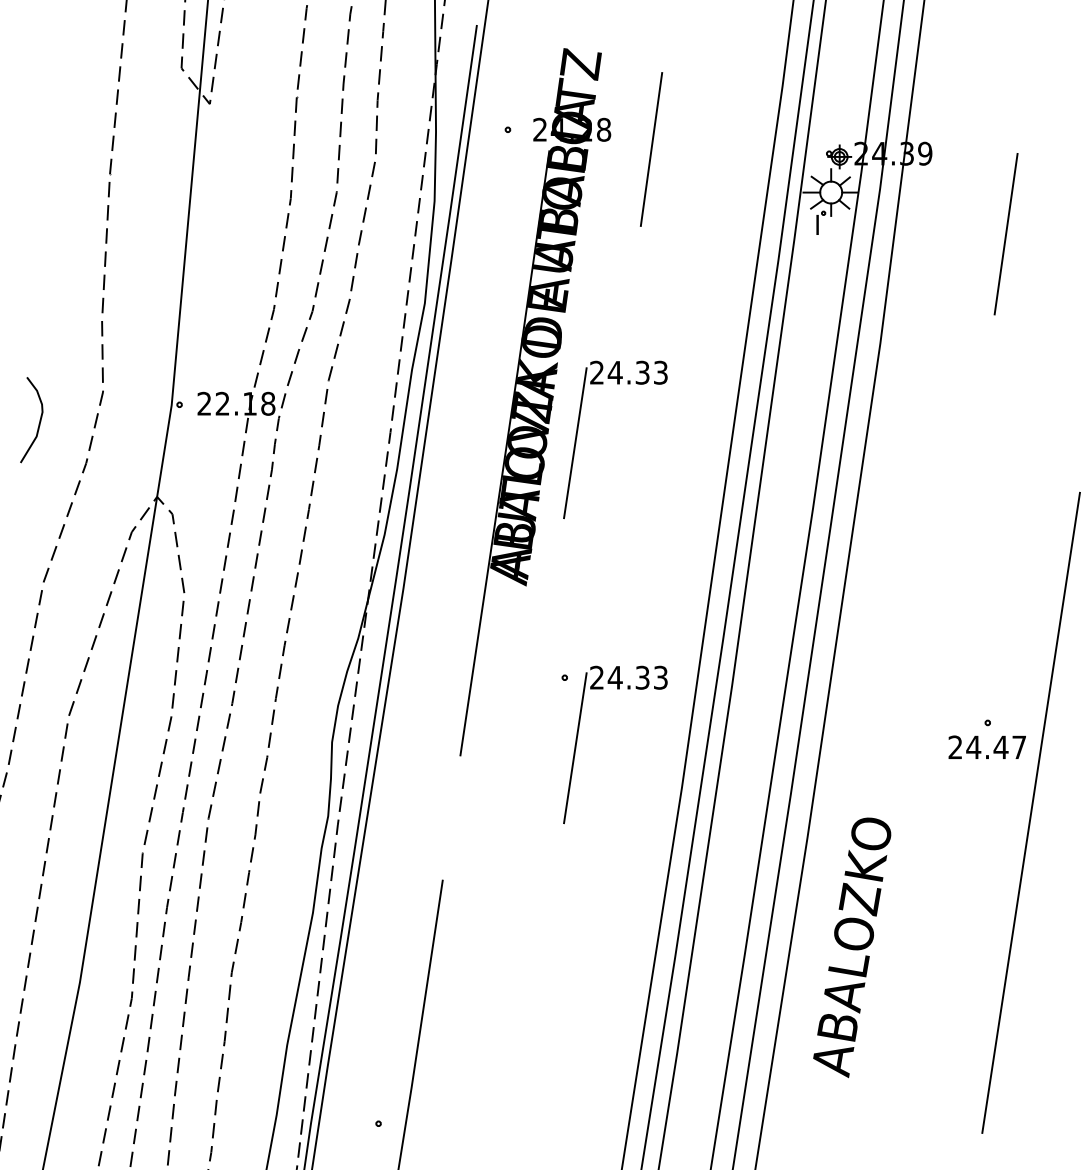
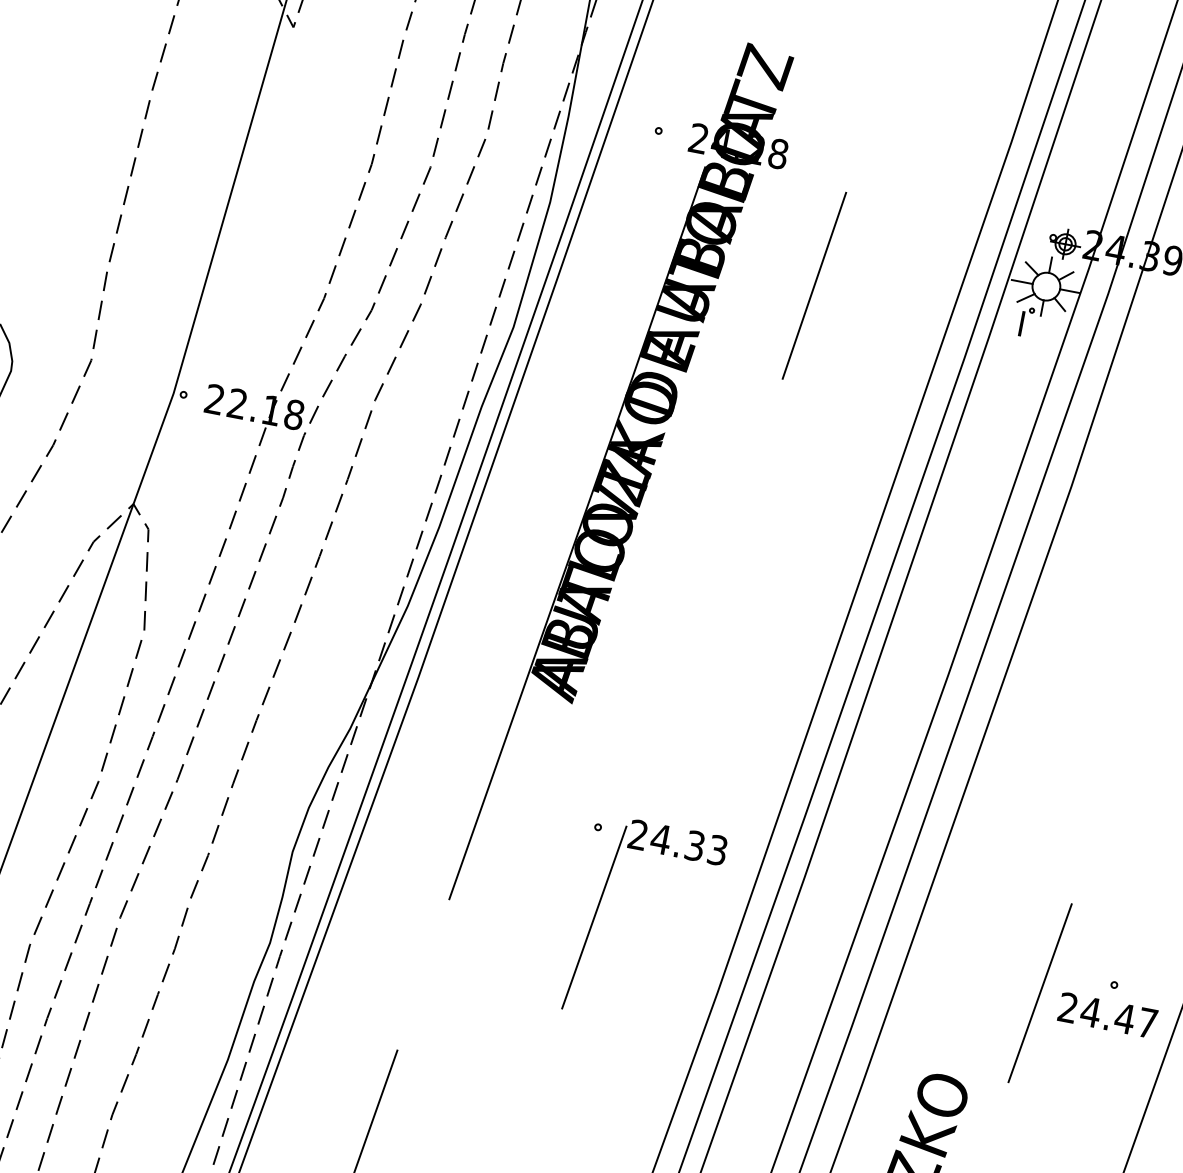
line: (651, 149) -> (814, 285), moved
part: (577, 437) -> (671, 530), removed
line: (931, 740) -> (1039, 993), added

